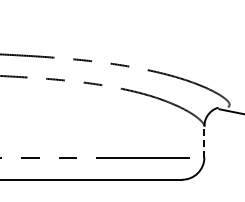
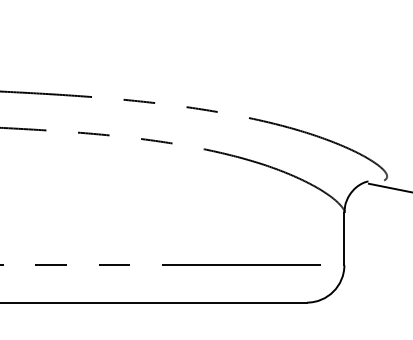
line: (204, 141) -> (344, 238), dashed -> solid

